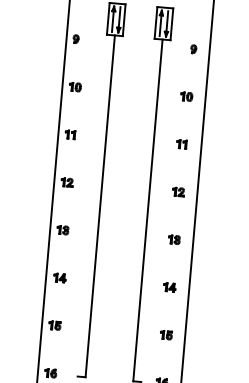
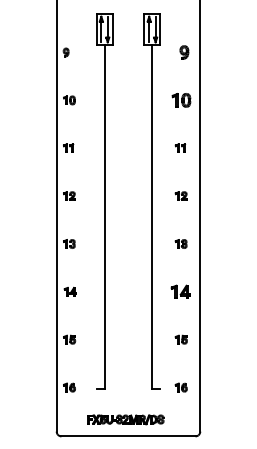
part: (192, 49) -> (183, 52), size x1.6
part: (185, 96) -> (180, 100), size x1.6
part: (169, 287) -> (180, 291), size x1.6

